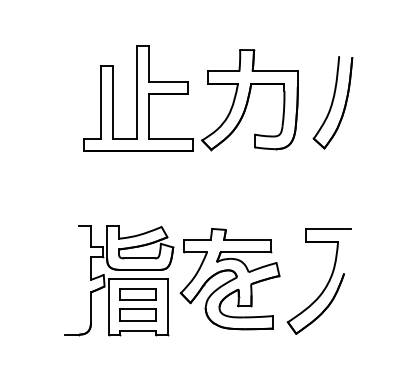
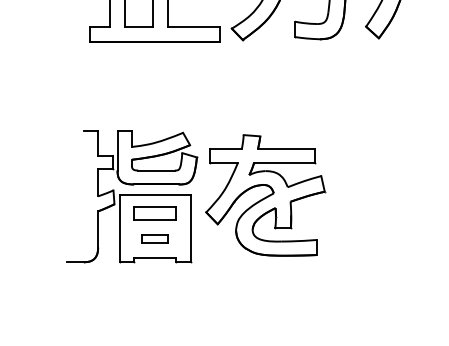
part: (324, 287) -> (378, 205), removed
part: (137, 314) -> (154, 238), size x0.6

